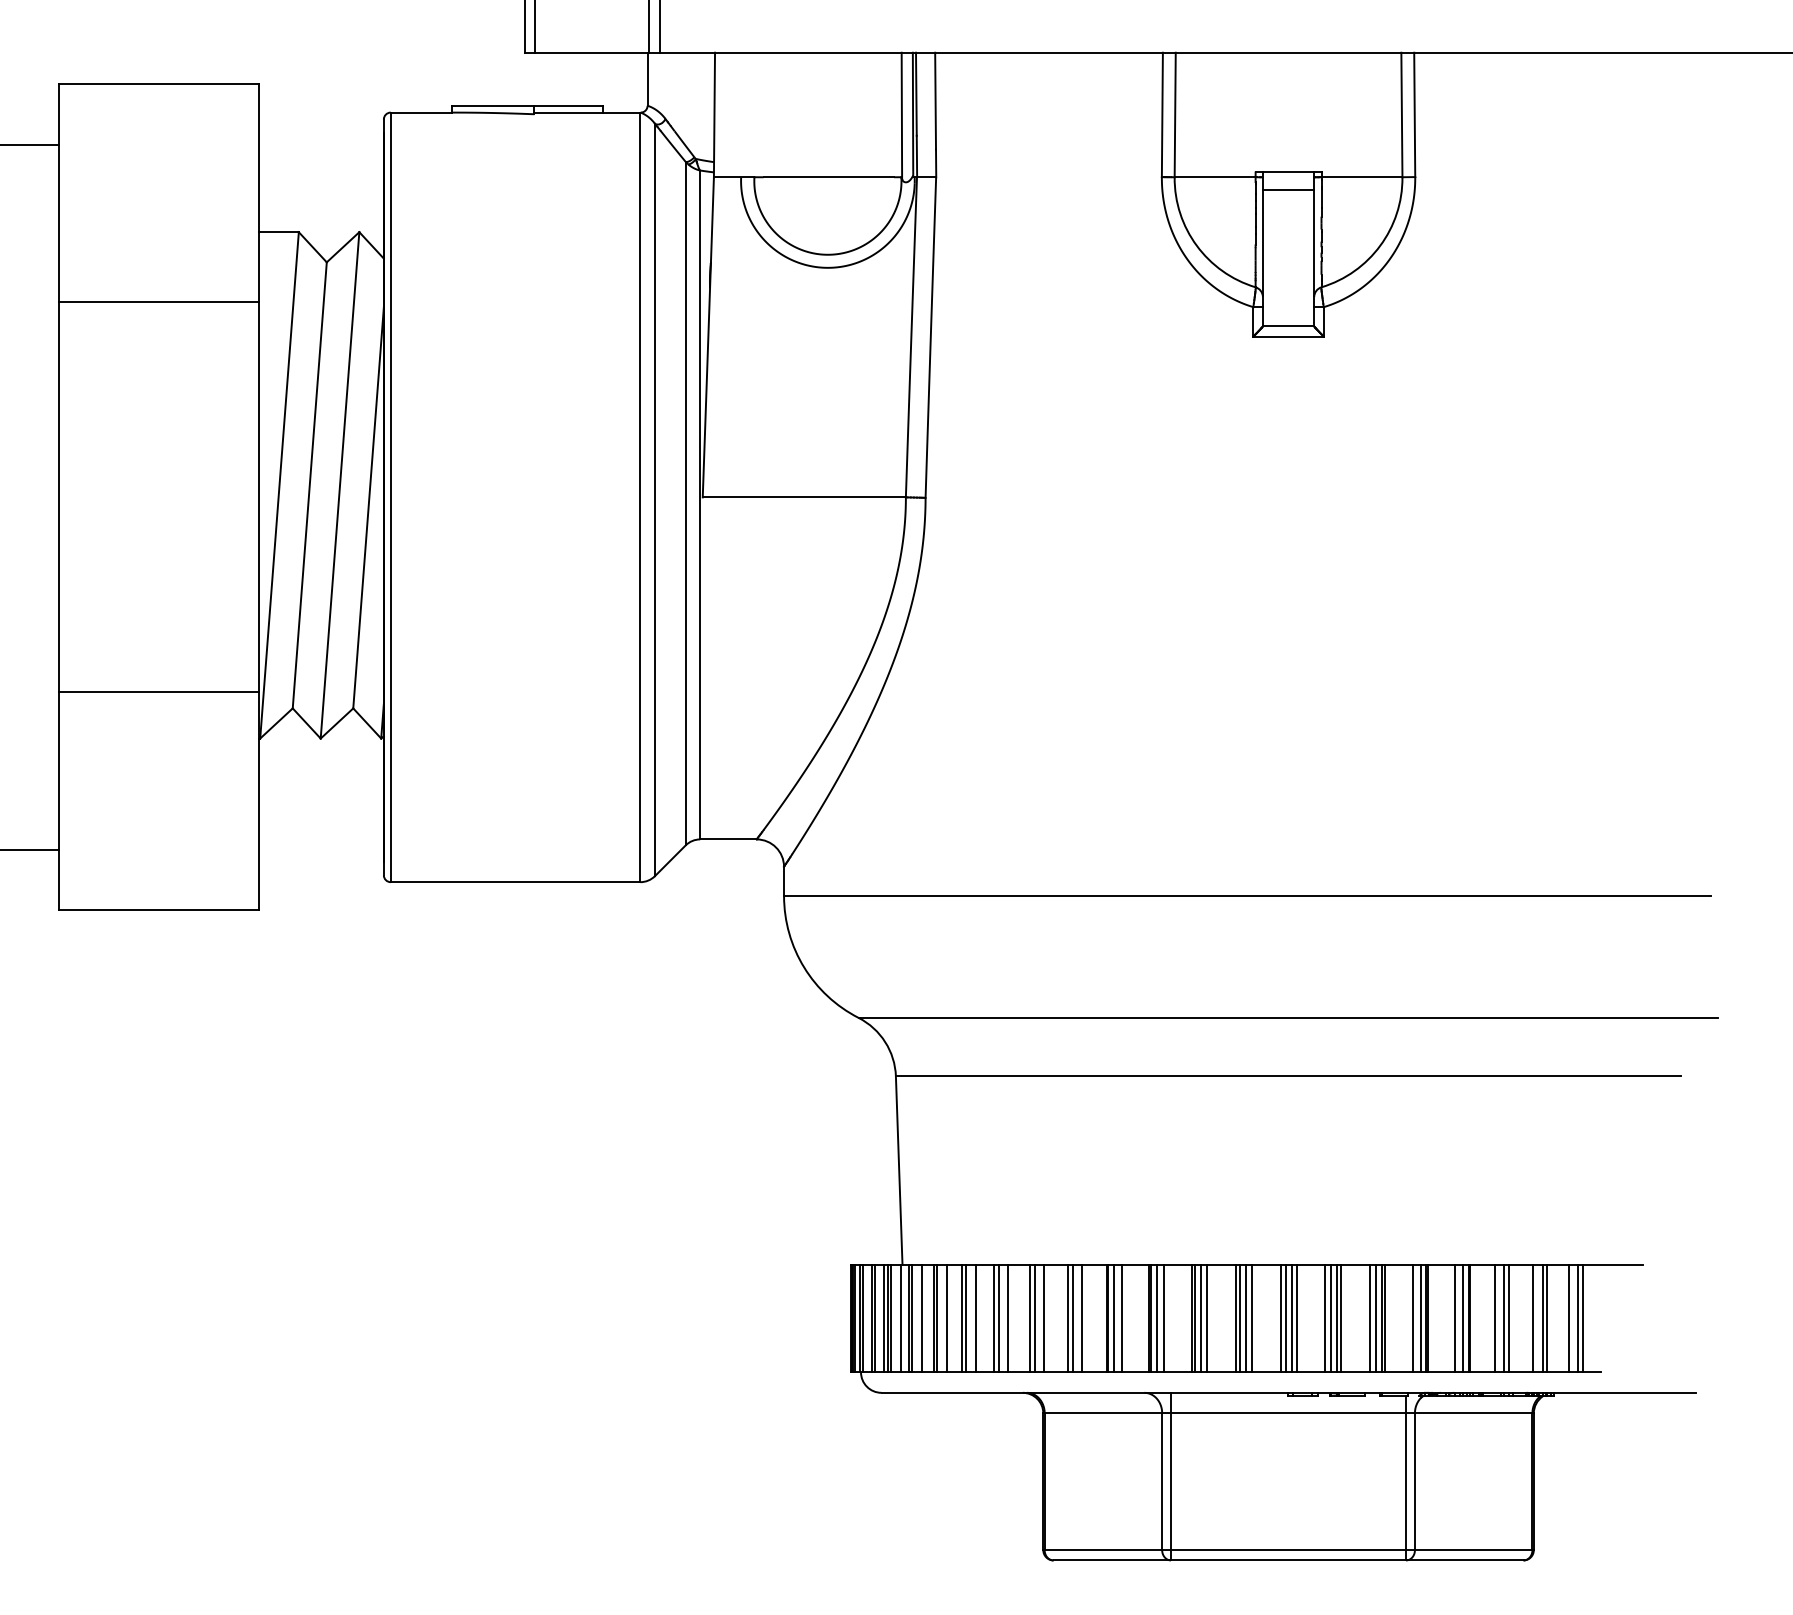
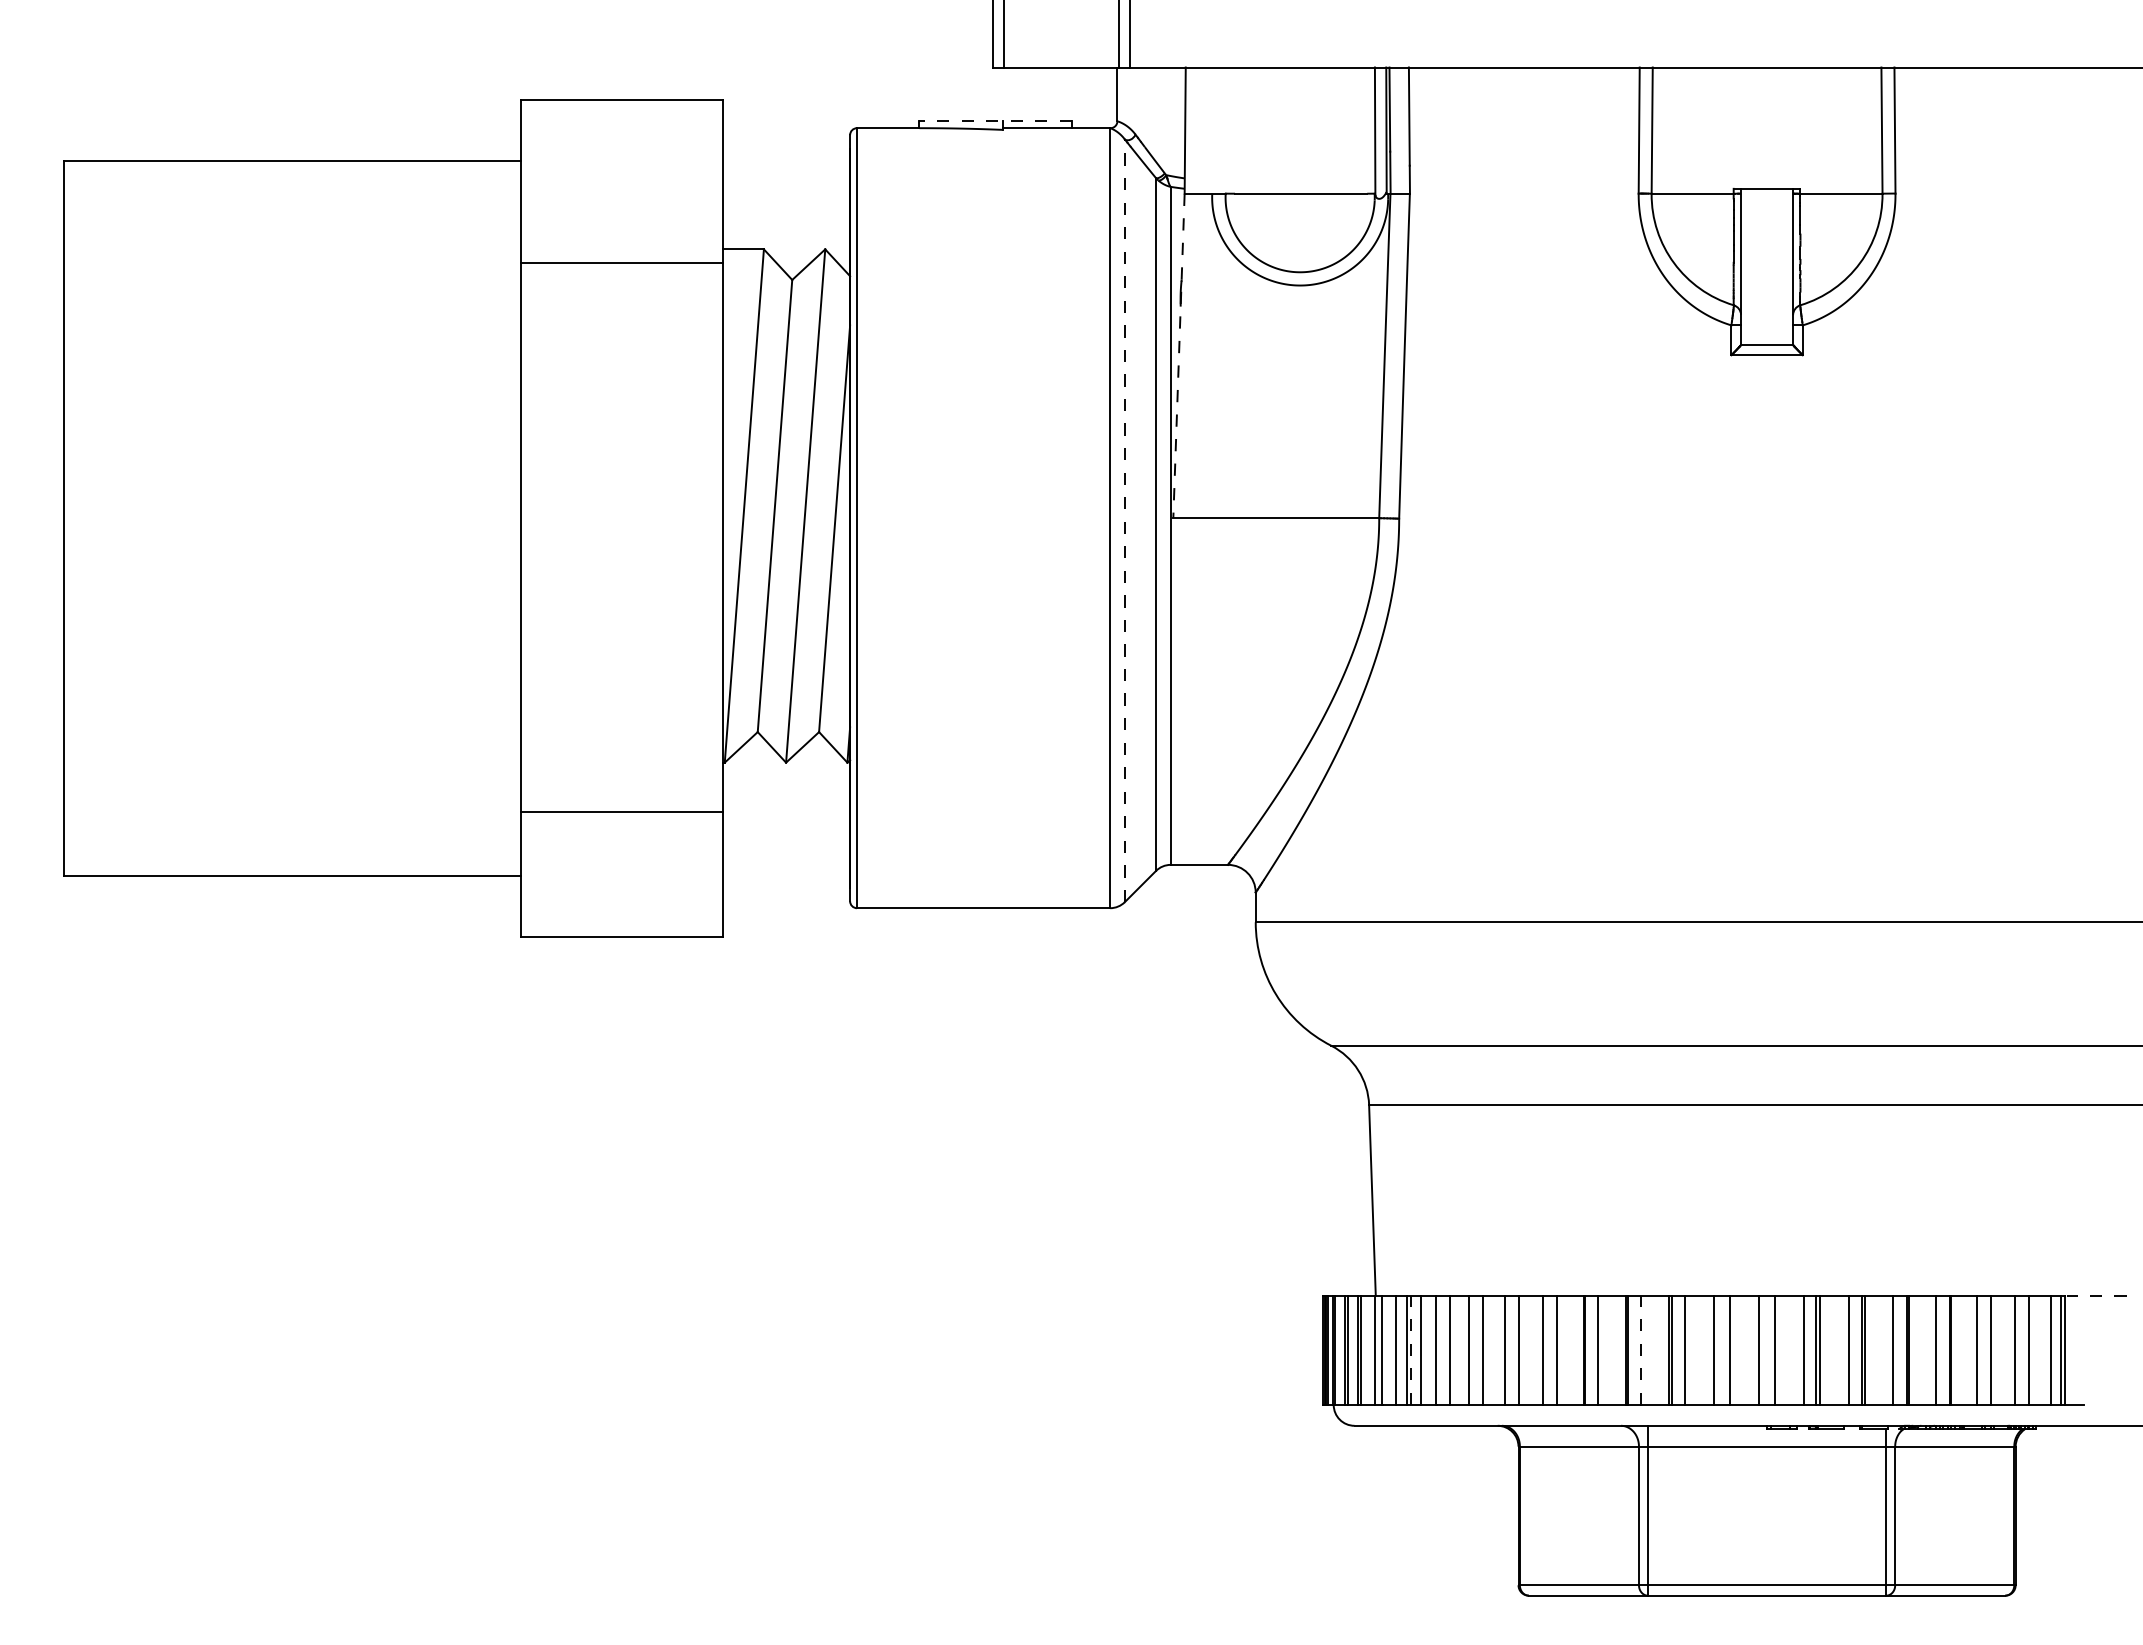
line: (527, 106) -> (995, 121), solid -> dashed
line: (1288, 189) -> (1767, 206), removed
line: (158, 302) -> (621, 262), moved
line: (707, 337) -> (1178, 356), solid -> dashed
line: (654, 499) -> (1124, 520), solid -> dashed
line: (158, 692) -> (621, 811), moved
line: (1613, 1264) -> (2096, 1295), solid -> dashed
line: (891, 1318) -> (1364, 1350), removed
line: (912, 1318) -> (1385, 1350), removed
line: (937, 1318) -> (1411, 1350), solid -> dashed
line: (966, 1318) -> (1440, 1350), removed
line: (998, 1318) -> (1473, 1350), removed
line: (1034, 1318) -> (1509, 1350), removed
line: (1072, 1318) -> (1548, 1350), removed
line: (1114, 1318) -> (1590, 1350), removed
line: (1156, 1318) -> (1633, 1350), removed
line: (1163, 1318) -> (1640, 1350), solid -> dashed
line: (1201, 1318) -> (1678, 1350), removed
line: (1239, 1318) -> (1717, 1350), removed
line: (1245, 1318) -> (1723, 1350), removed
line: (1286, 1318) -> (1764, 1350), removed
line: (1291, 1318) -> (1770, 1350), removed
line: (1331, 1318) -> (1810, 1350), removed
line: (1376, 1318) -> (1856, 1350), removed
line: (1420, 1318) -> (1900, 1350), removed
line: (1463, 1318) -> (1944, 1350), removed
line: (1504, 1318) -> (1985, 1350), removed
line: (1542, 1318) -> (2024, 1350), removed

